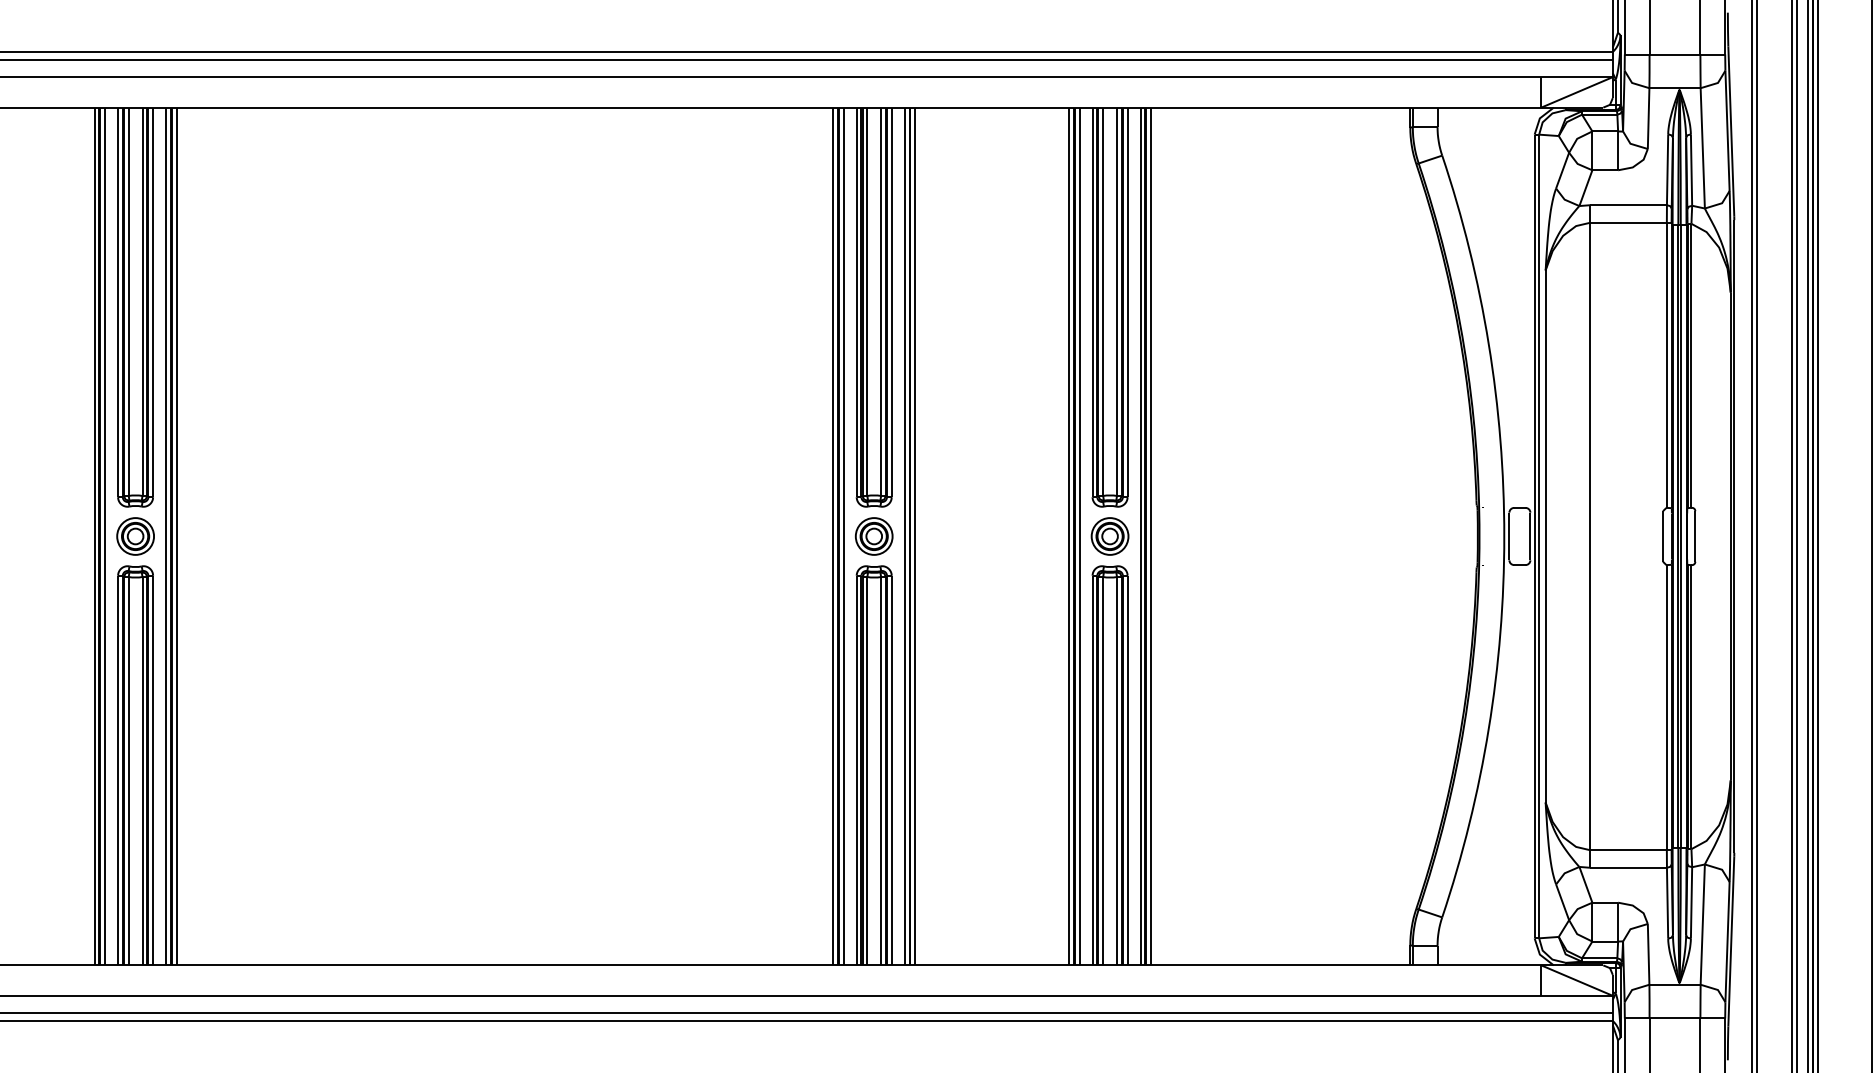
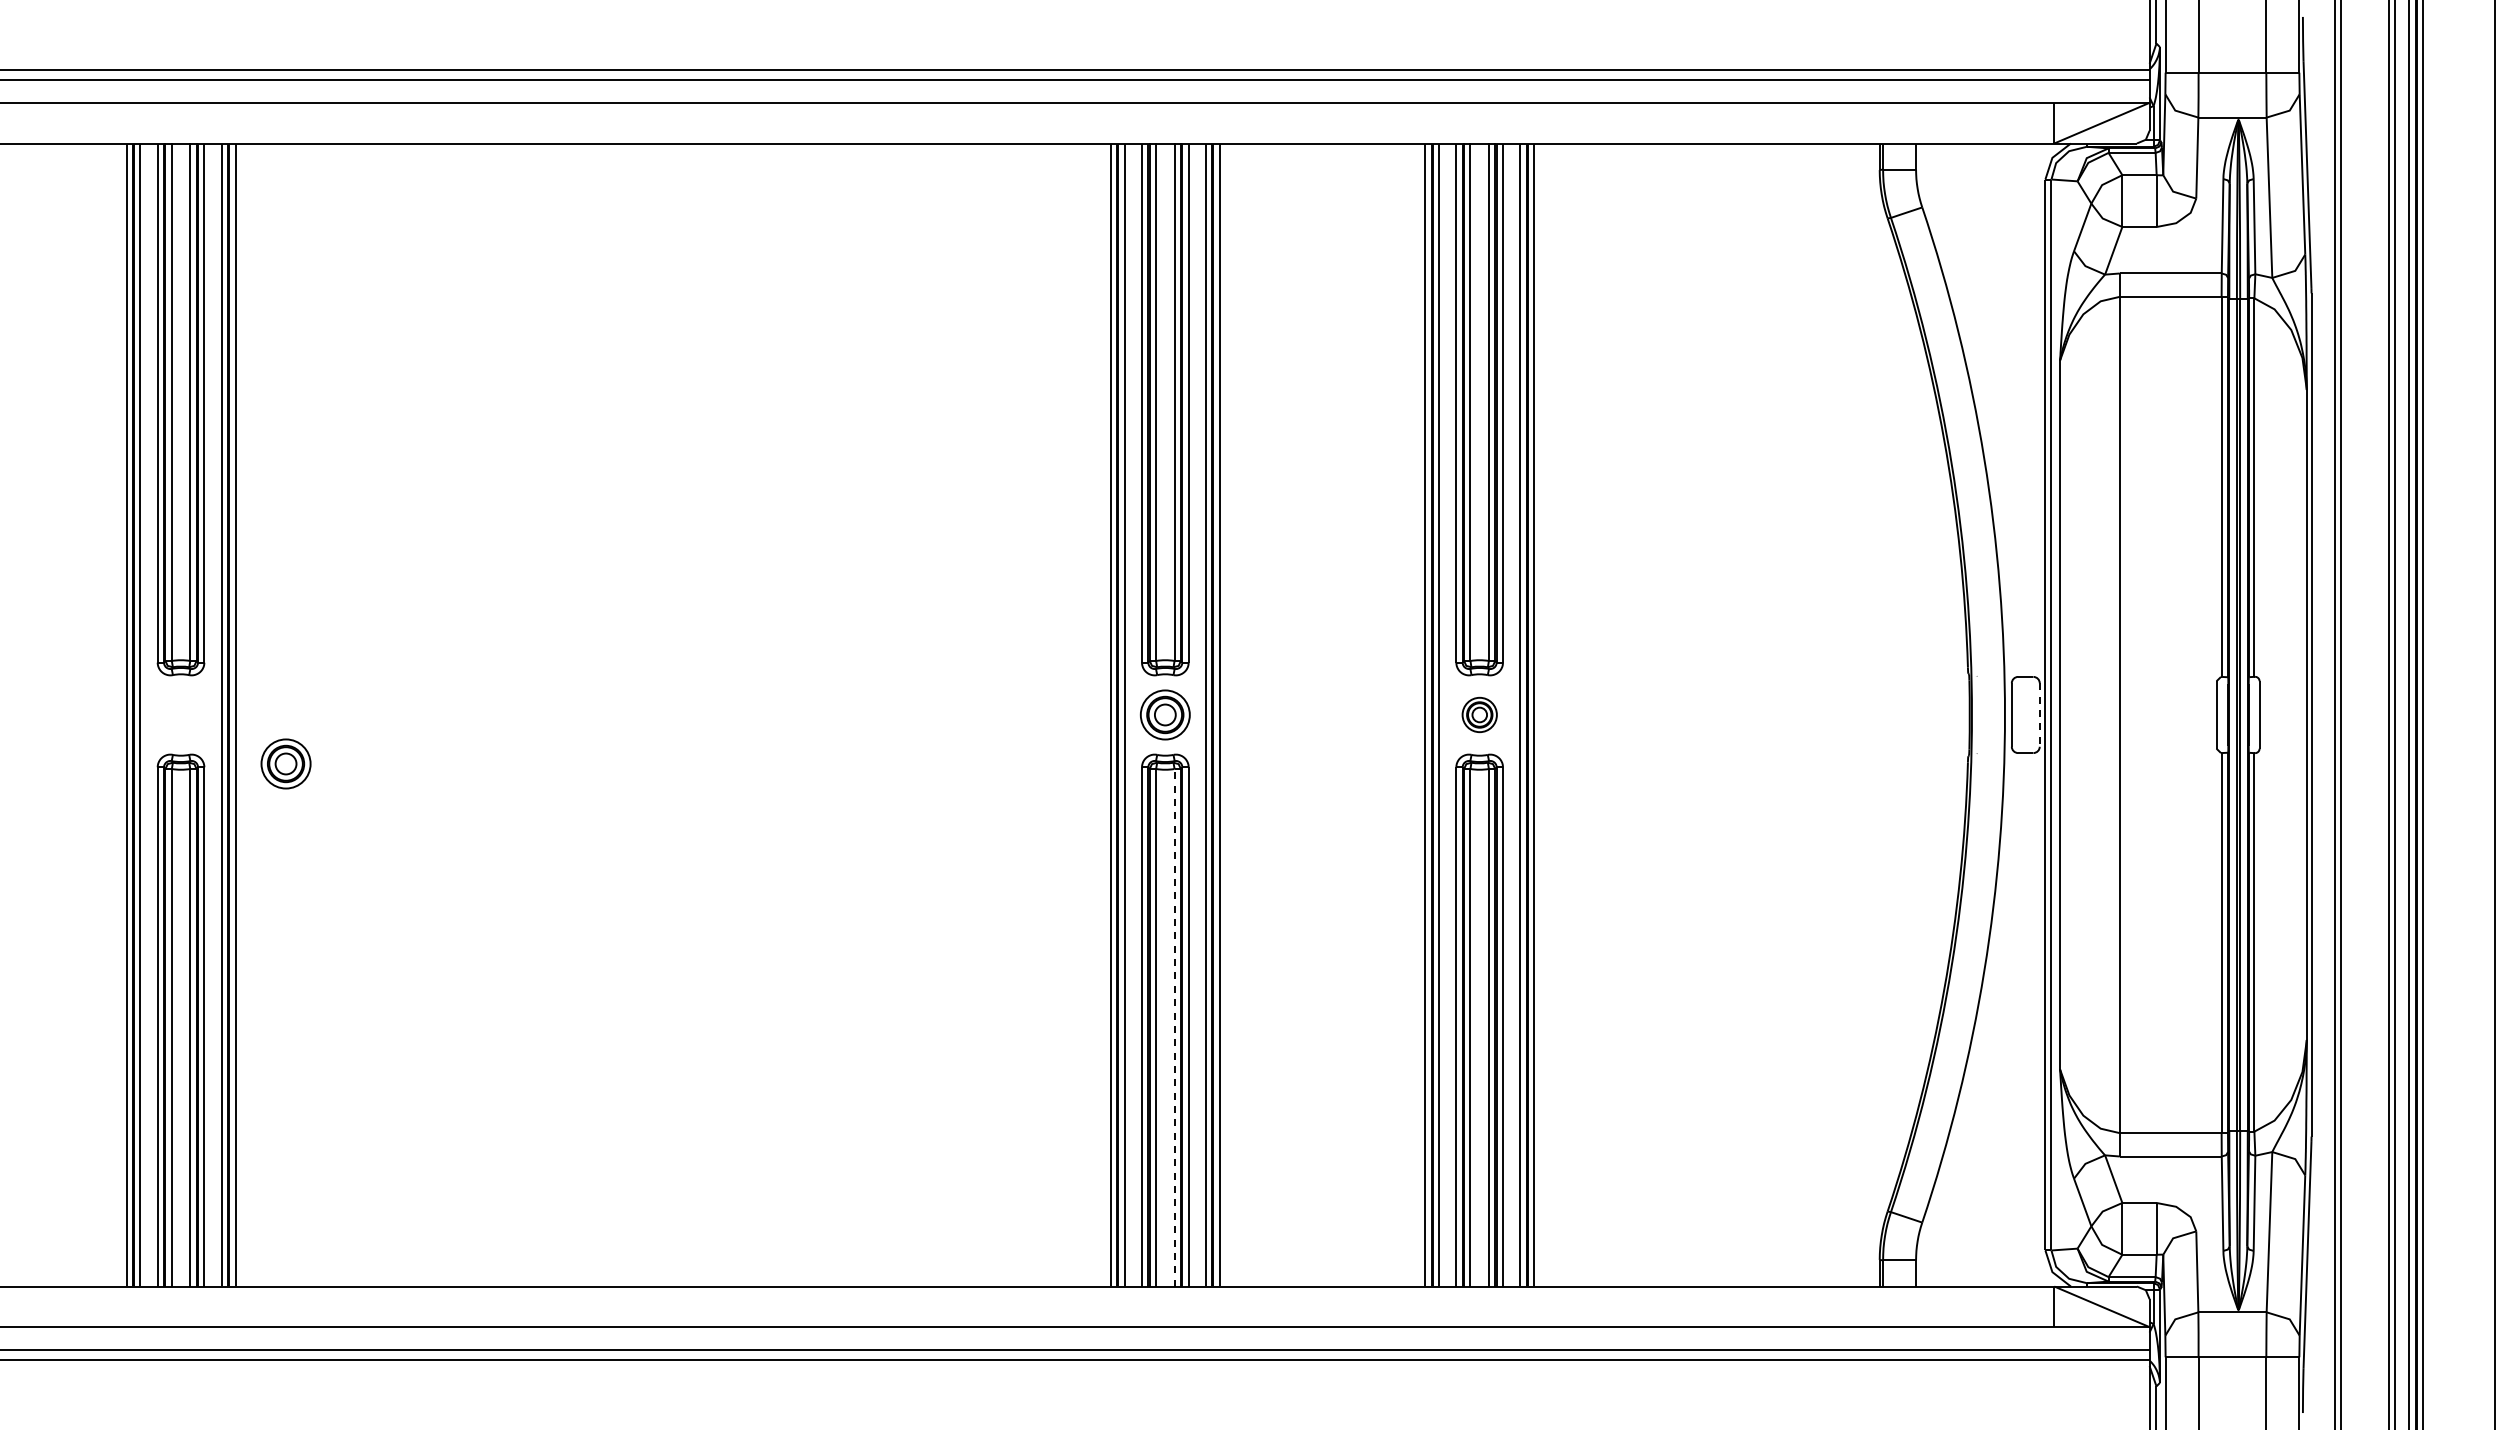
part: (135, 536) -> (285, 763), moved
part: (1109, 536) -> (1479, 714), size x0.7
line: (1530, 536) -> (2039, 715), solid -> dashed
line: (881, 771) -> (1174, 1027), solid -> dashed

